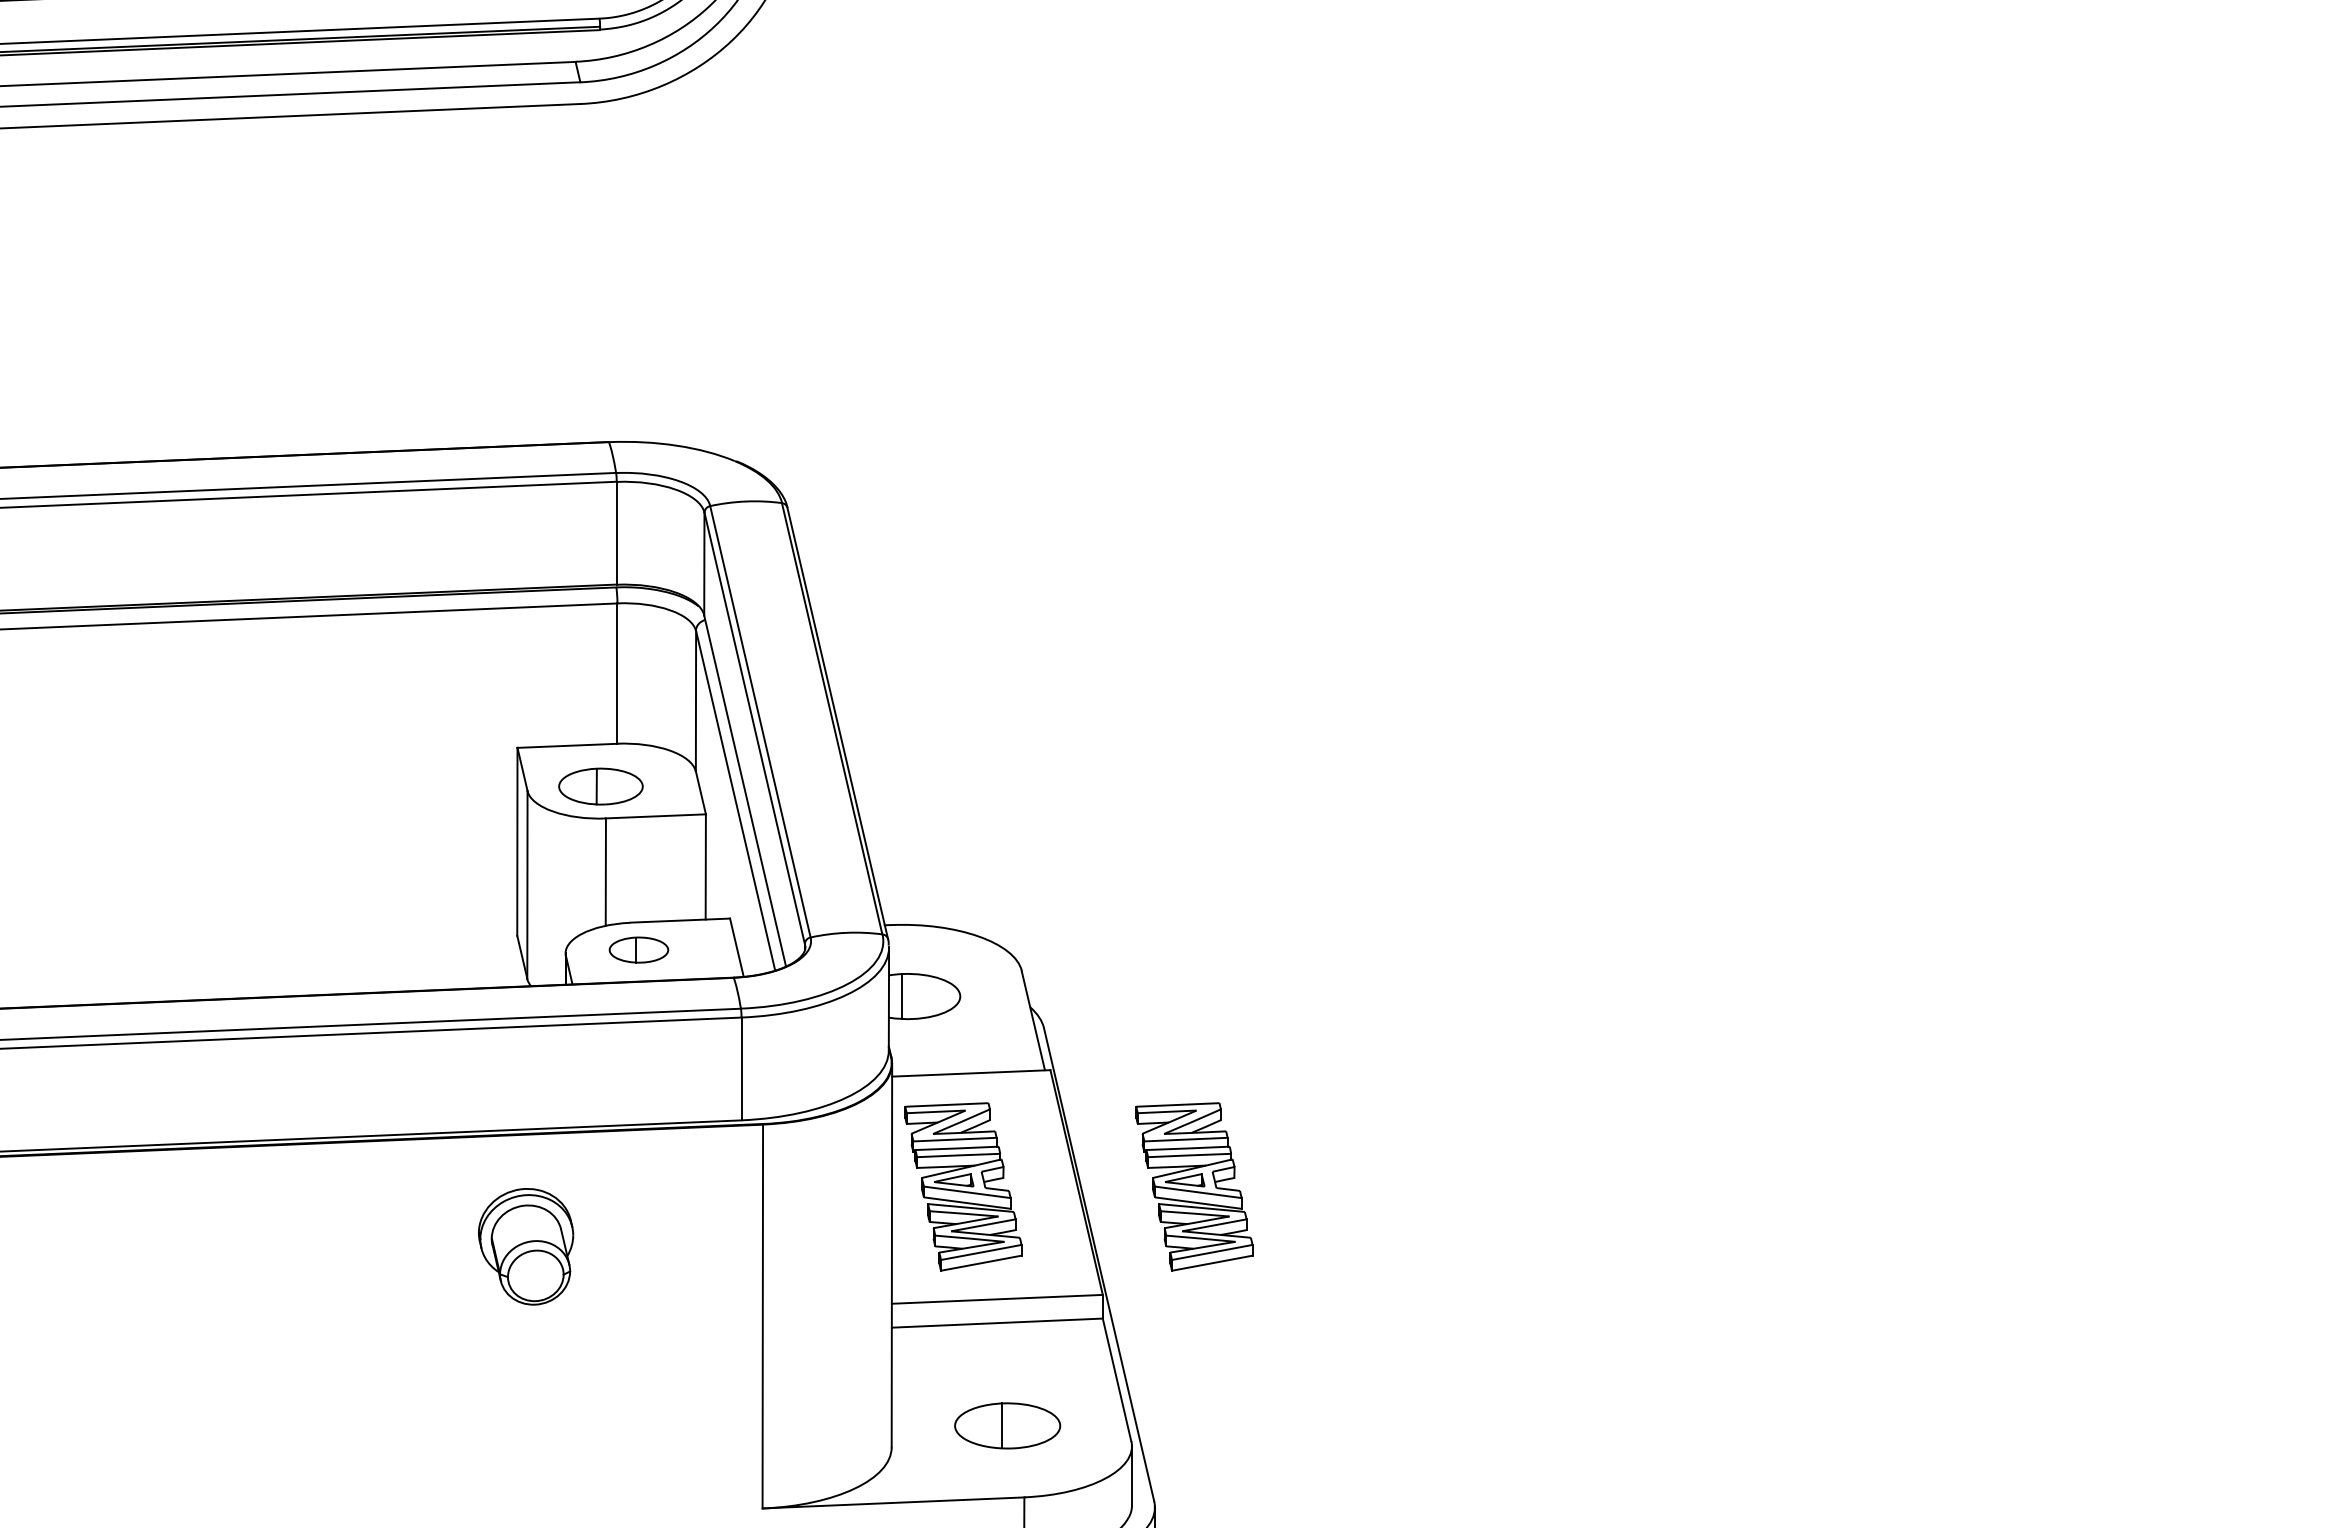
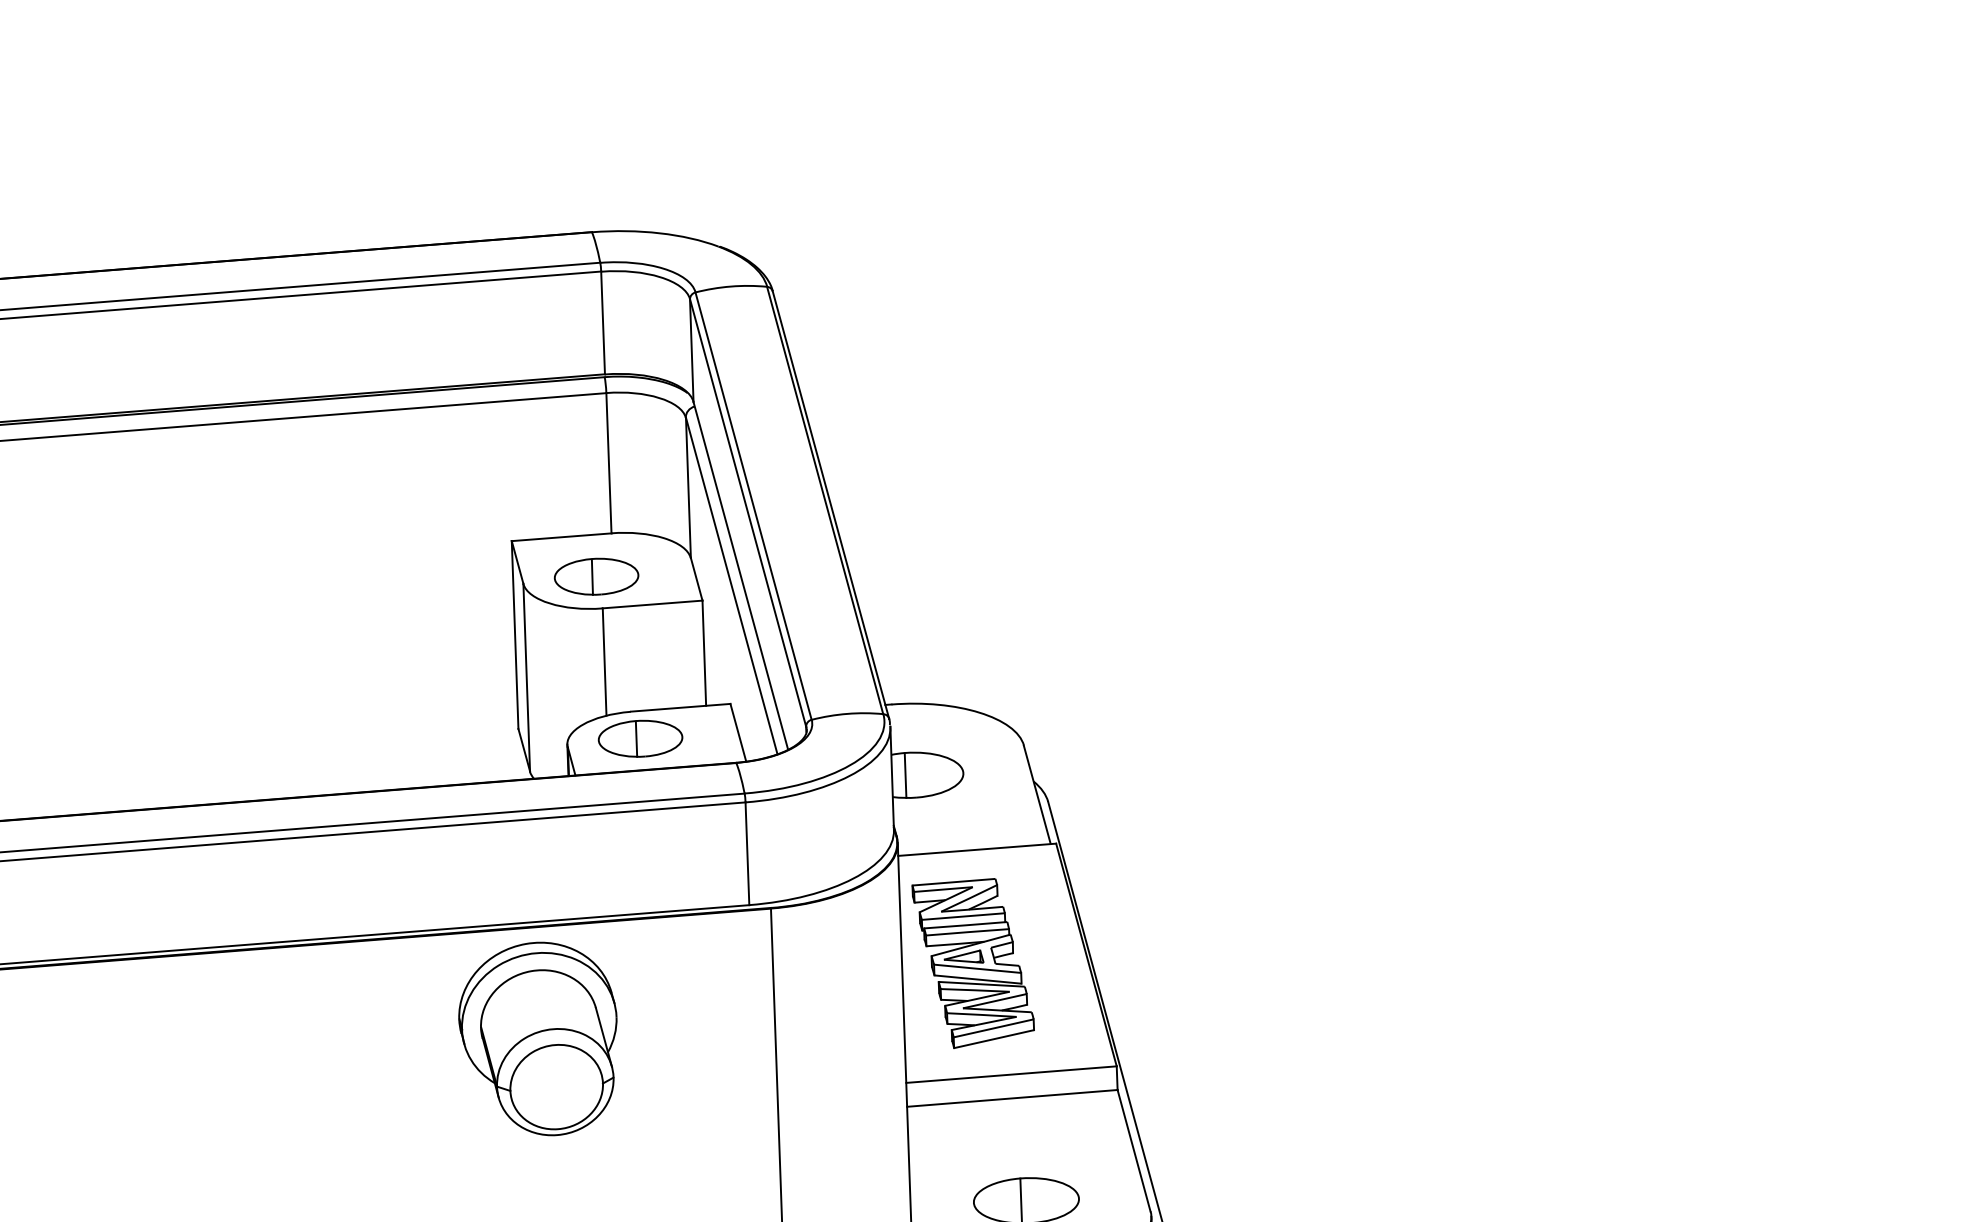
part: (638, 949) -> (640, 738), size x1.43
part: (1194, 1186) -> (1204, 954), removed
part: (525, 1246) -> (538, 1039), size x1.67

